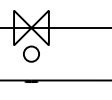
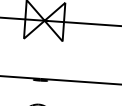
circle: (31, 53) -> (42, 49), removed

